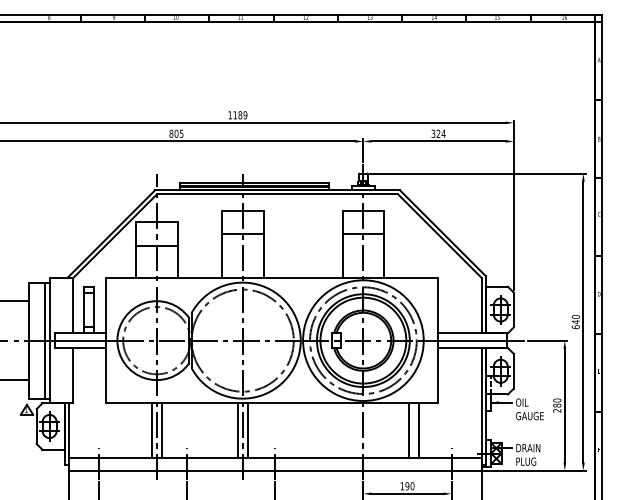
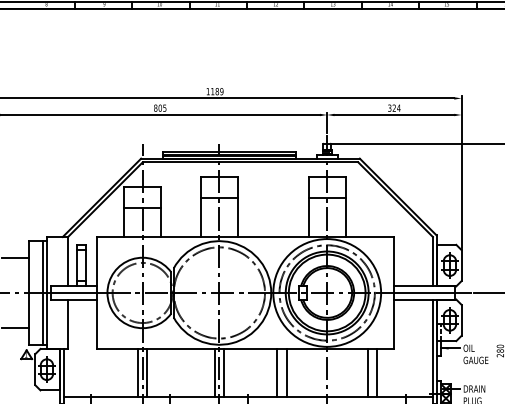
line: (307, 430) -> (277, 373), added
line: (317, 430) -> (286, 373), added

